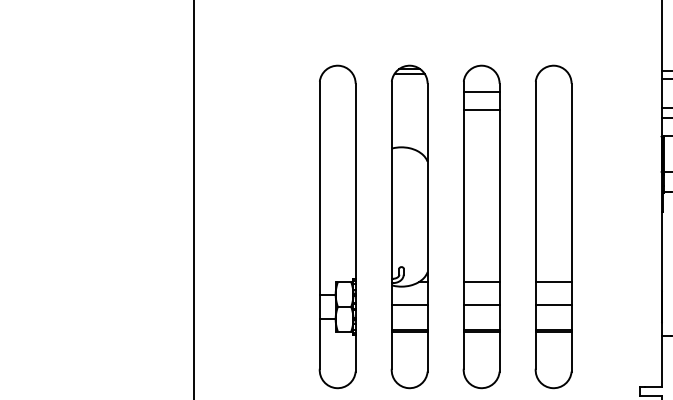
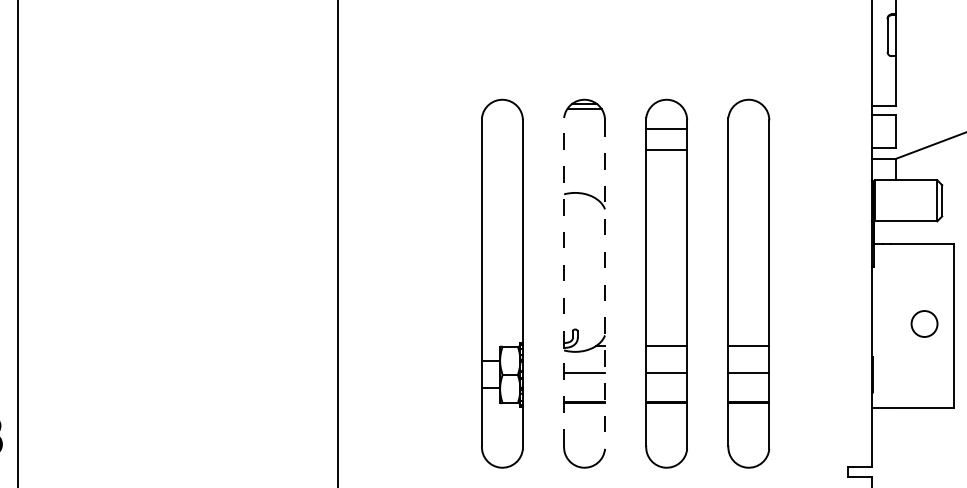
line: (392, 224) -> (564, 281), solid -> dashed
line: (428, 228) -> (605, 285), solid -> dashed

